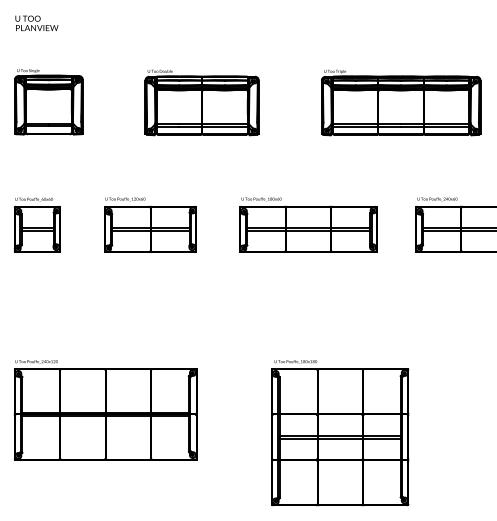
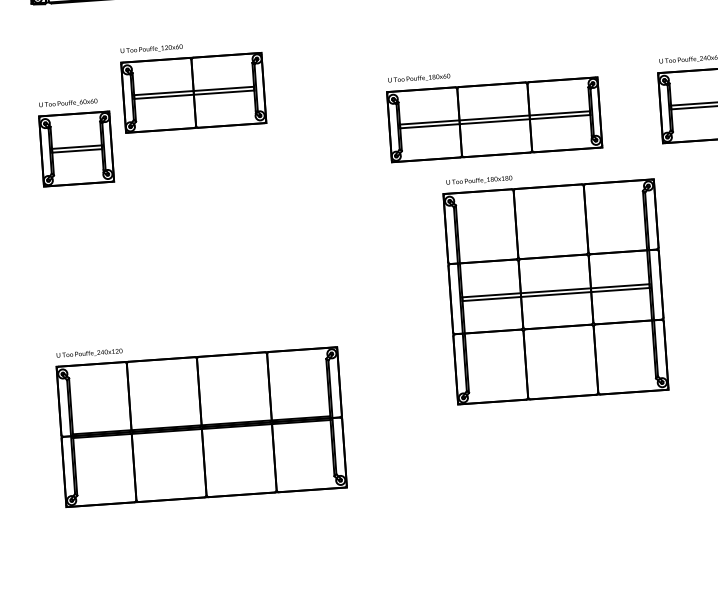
part: (150, 224) -> (193, 85), moved
part: (340, 433) -> (556, 286), moved

